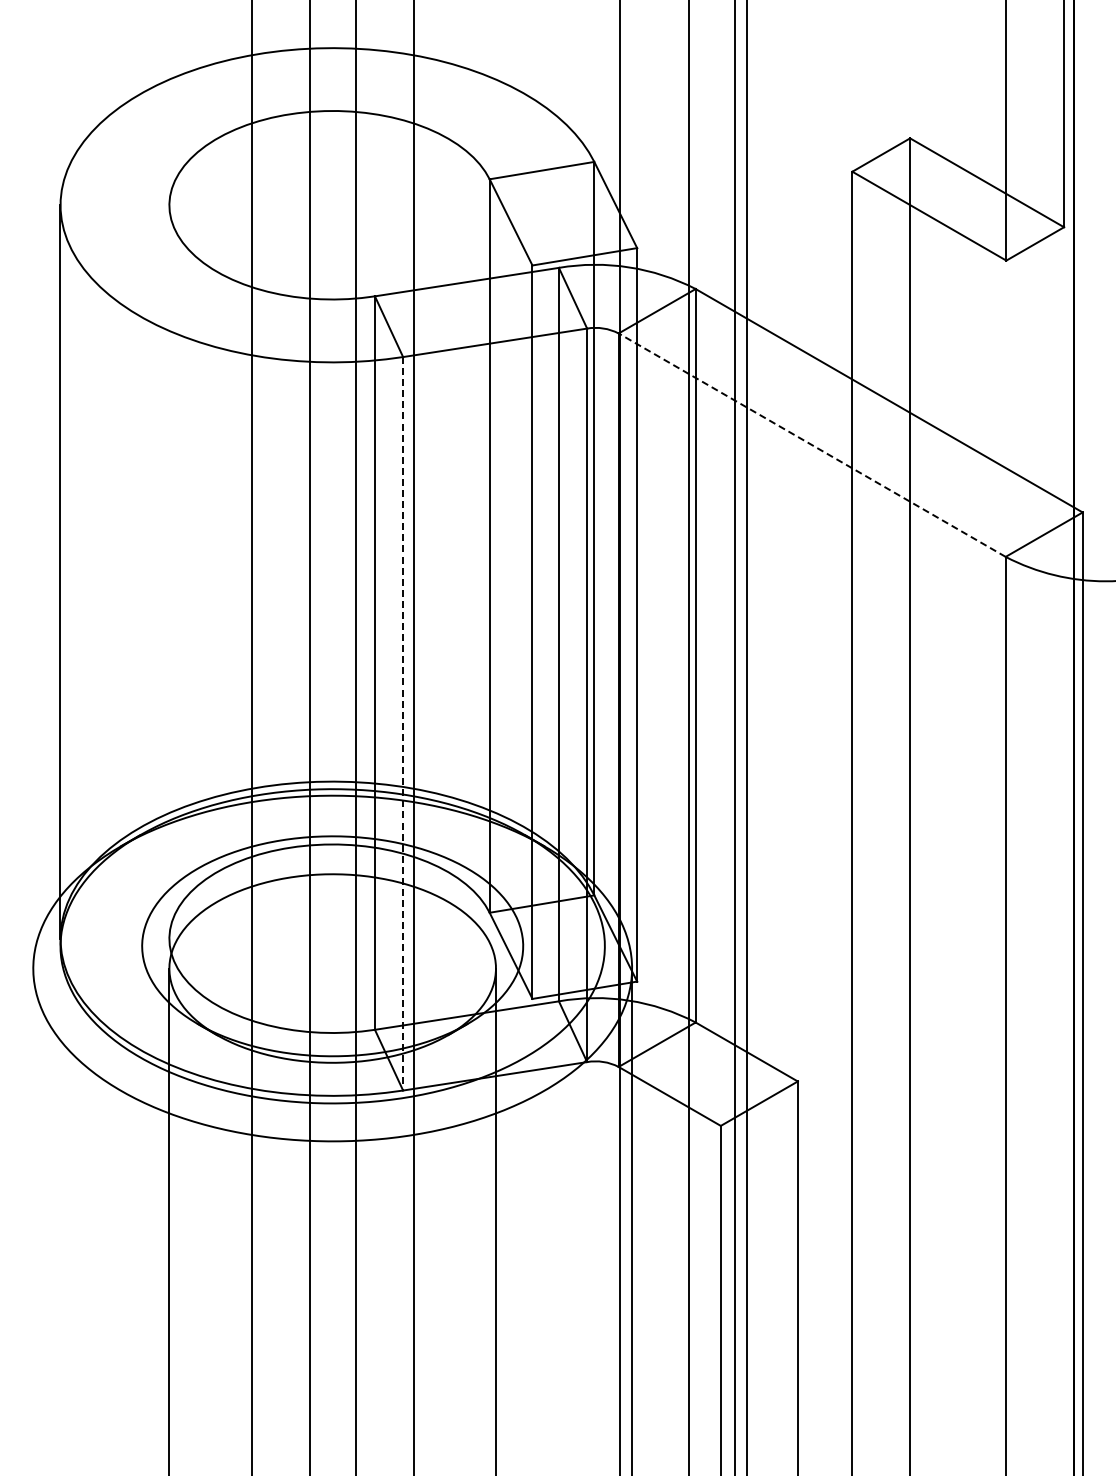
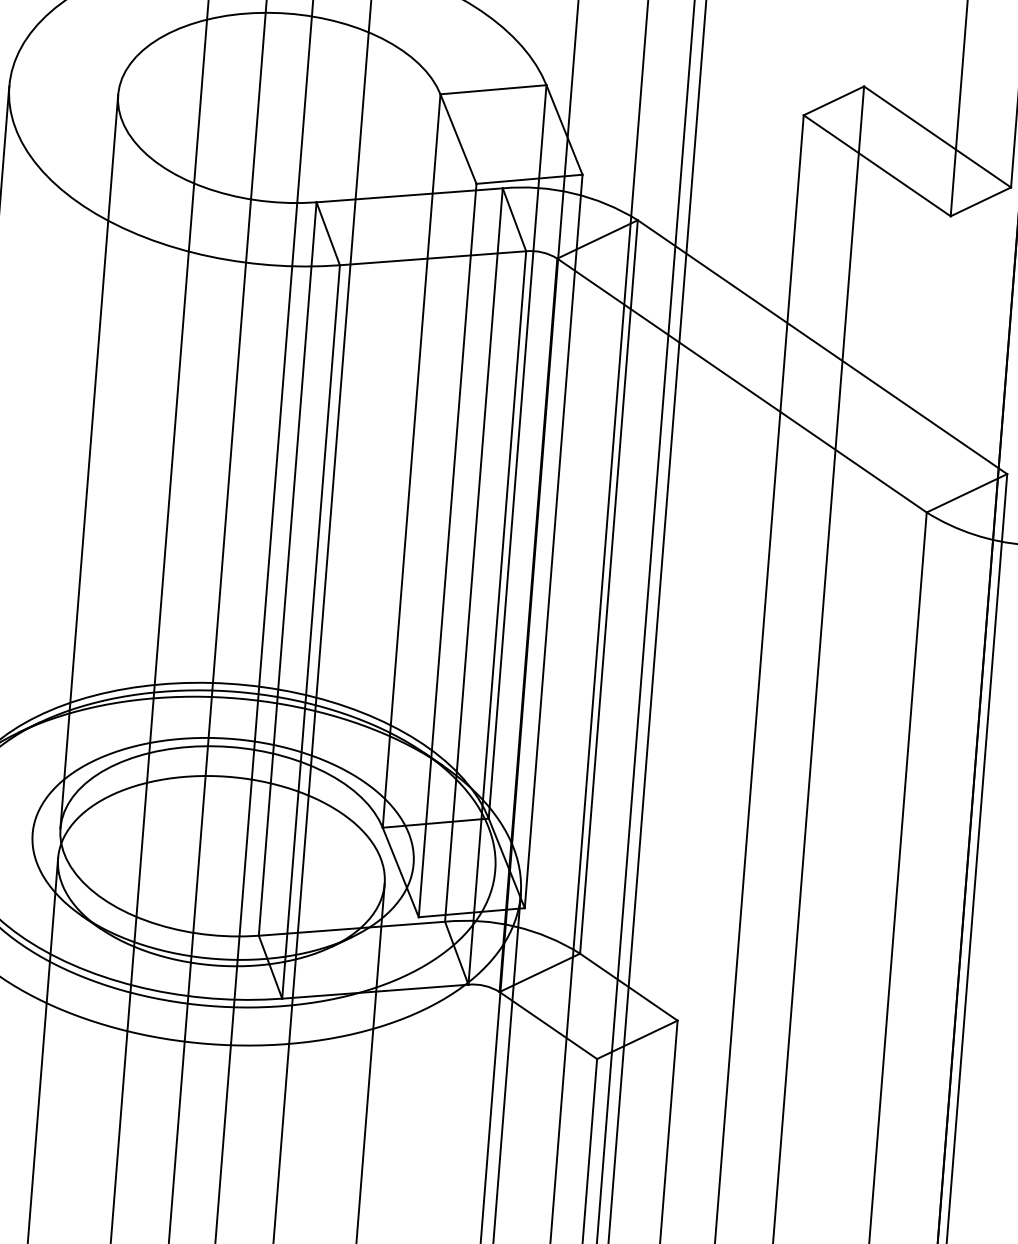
line: (811, 444) -> (741, 384), dashed -> solid
line: (169, 571) -> (89, 461), added
line: (403, 723) -> (311, 631), dashed -> solid

